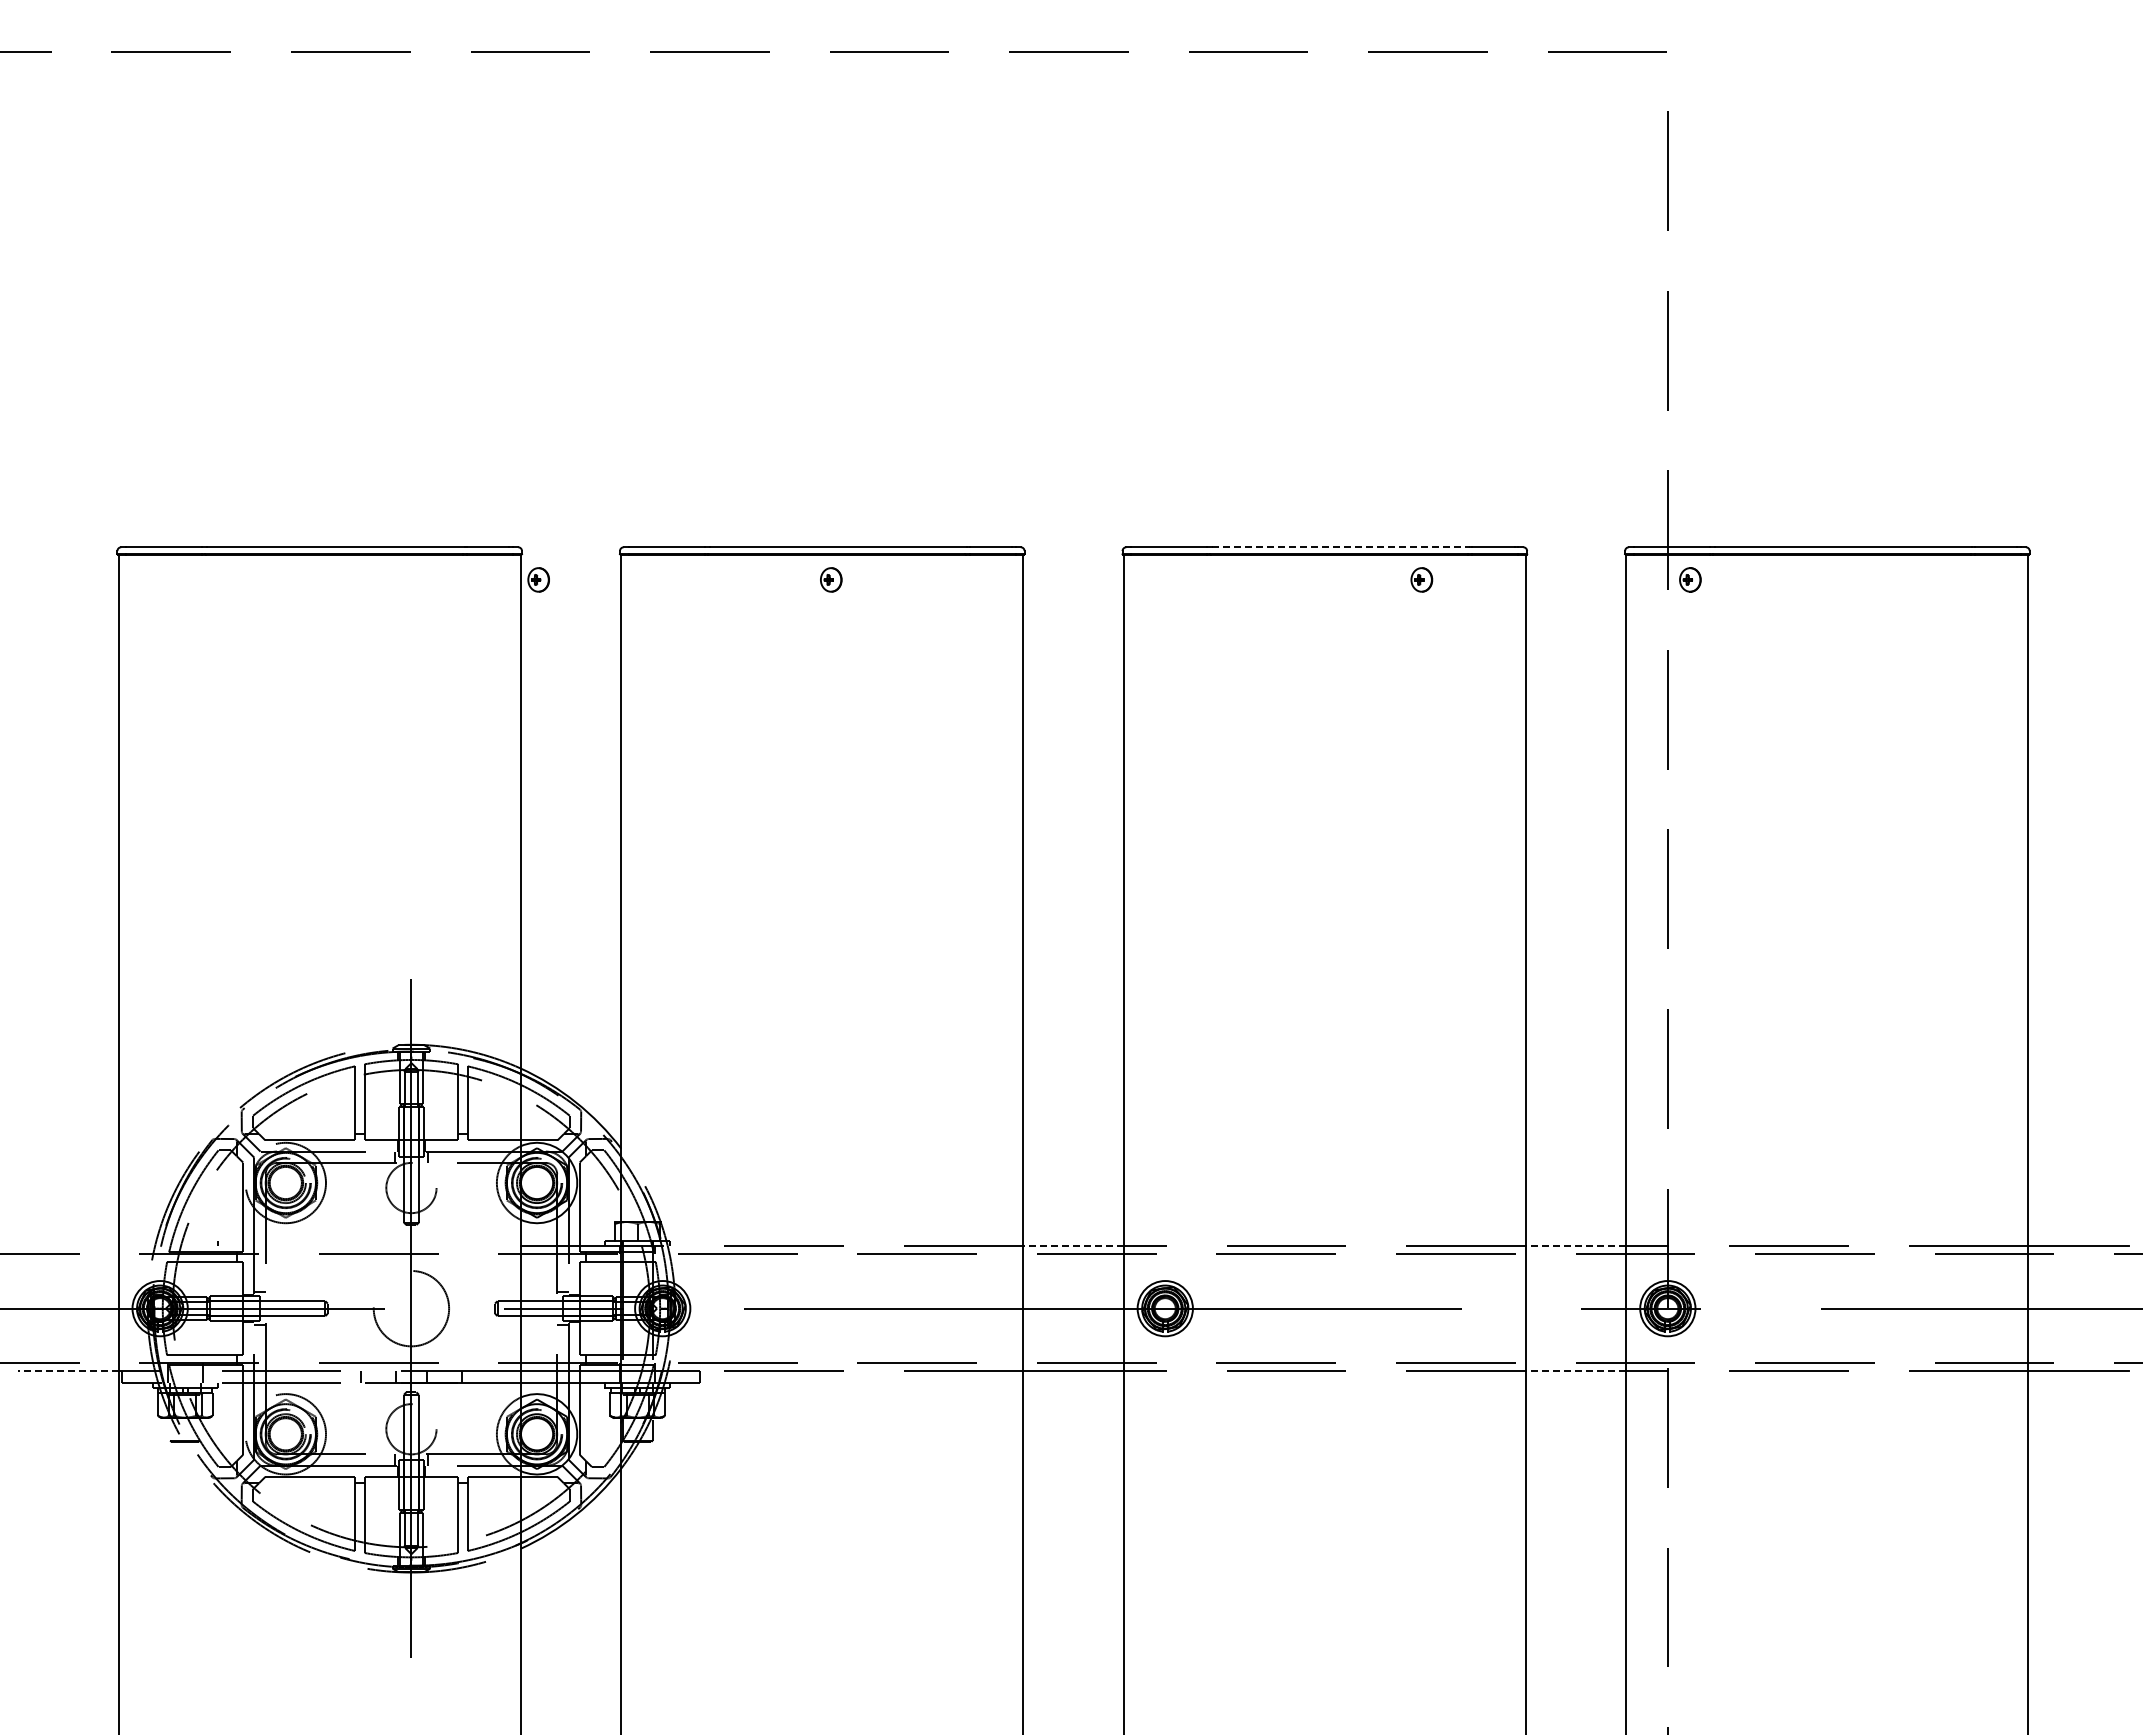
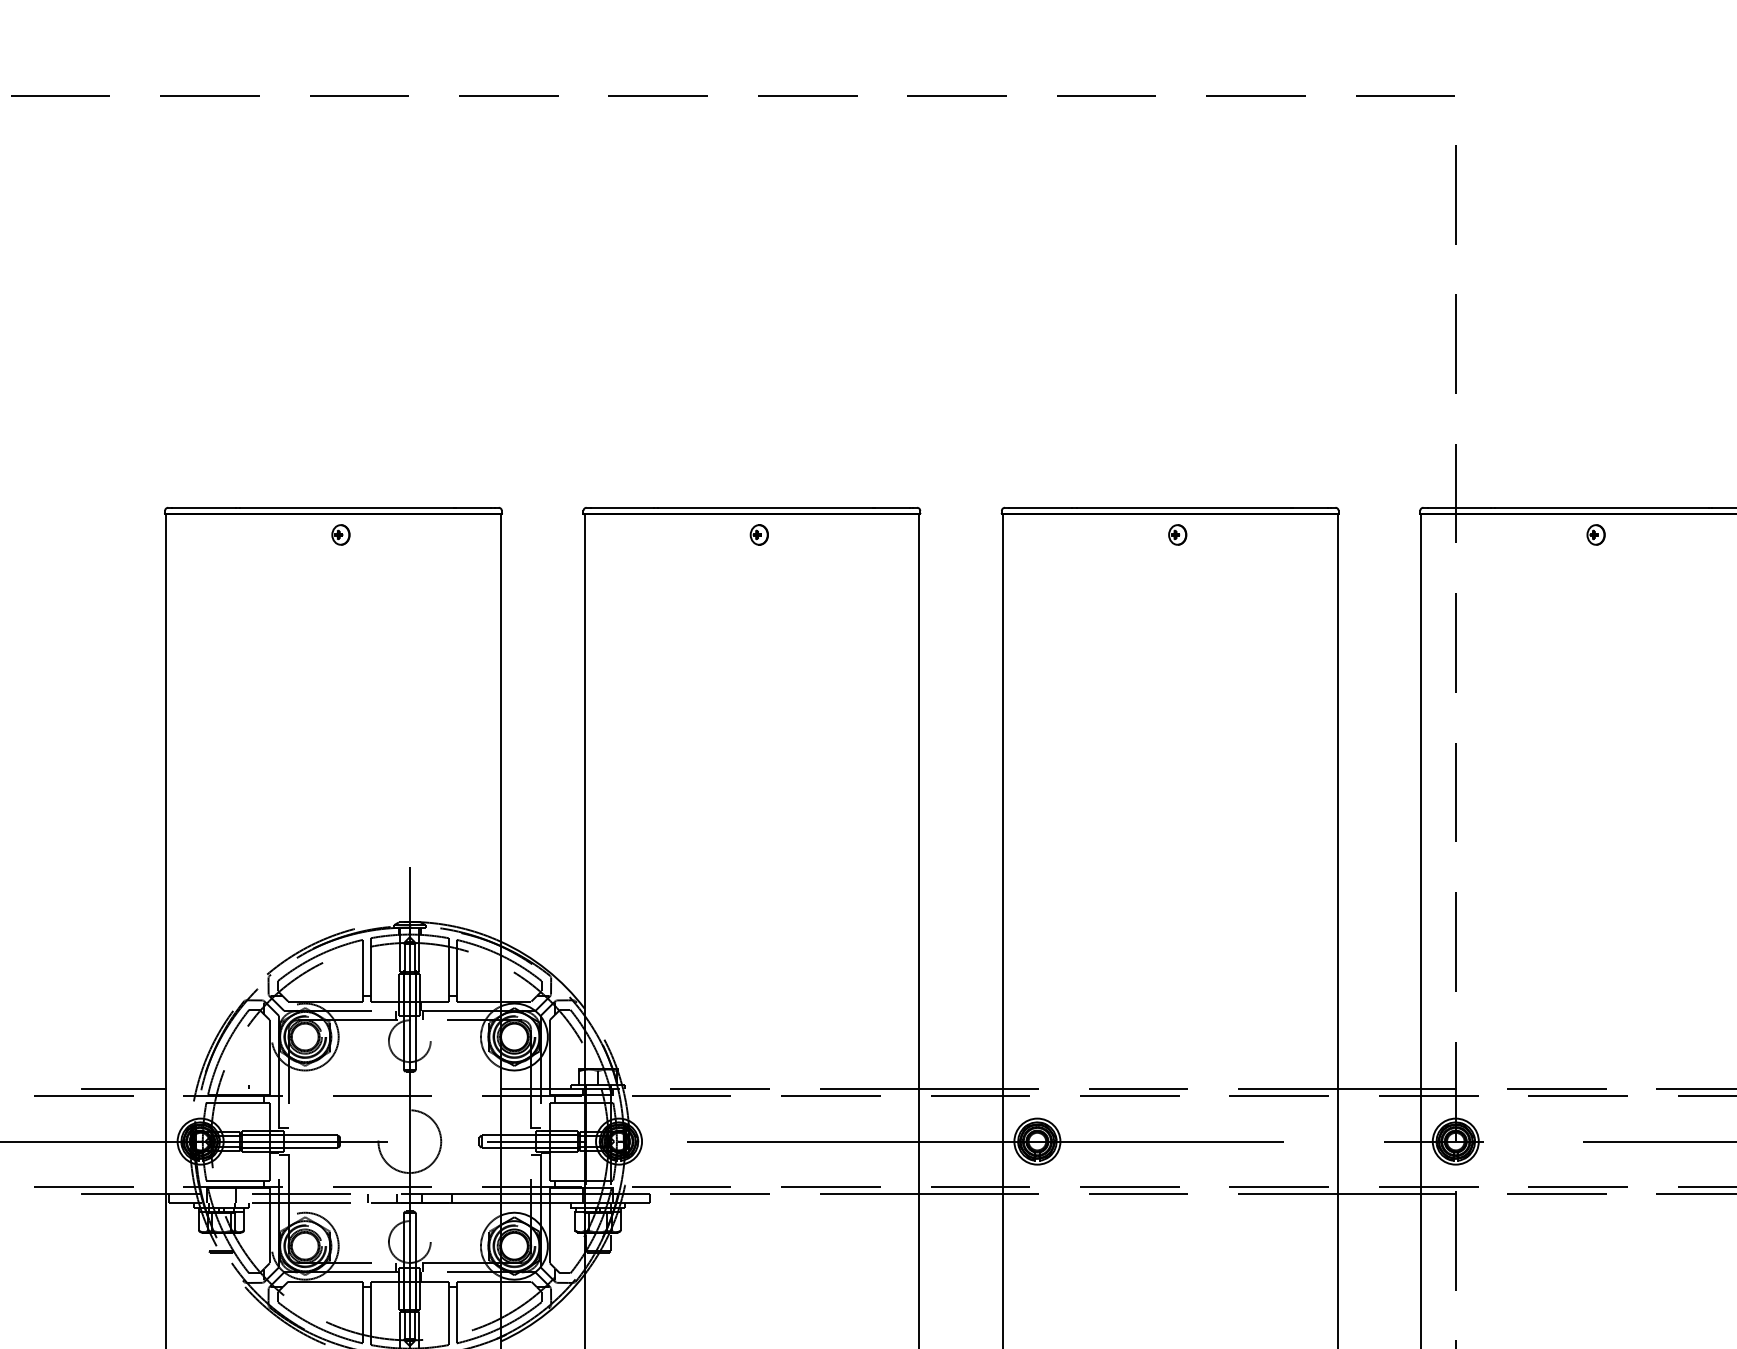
line: (1341, 547) -> (1184, 507), dashed -> solid
part: (538, 579) -> (340, 534), moved
part: (1421, 579) -> (1177, 534), moved
part: (1690, 579) -> (1596, 534), moved
line: (68, 1245) -> (124, 1089), added
line: (1073, 1245) -> (961, 1089), dashed -> solid
line: (1575, 1245) -> (1378, 1089), dashed -> solid
line: (67, 1371) -> (123, 1193), dashed -> solid
line: (1575, 1371) -> (1378, 1193), dashed -> solid

